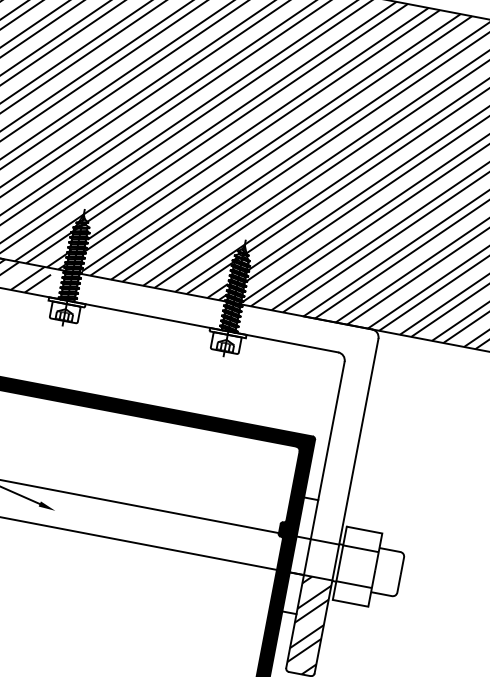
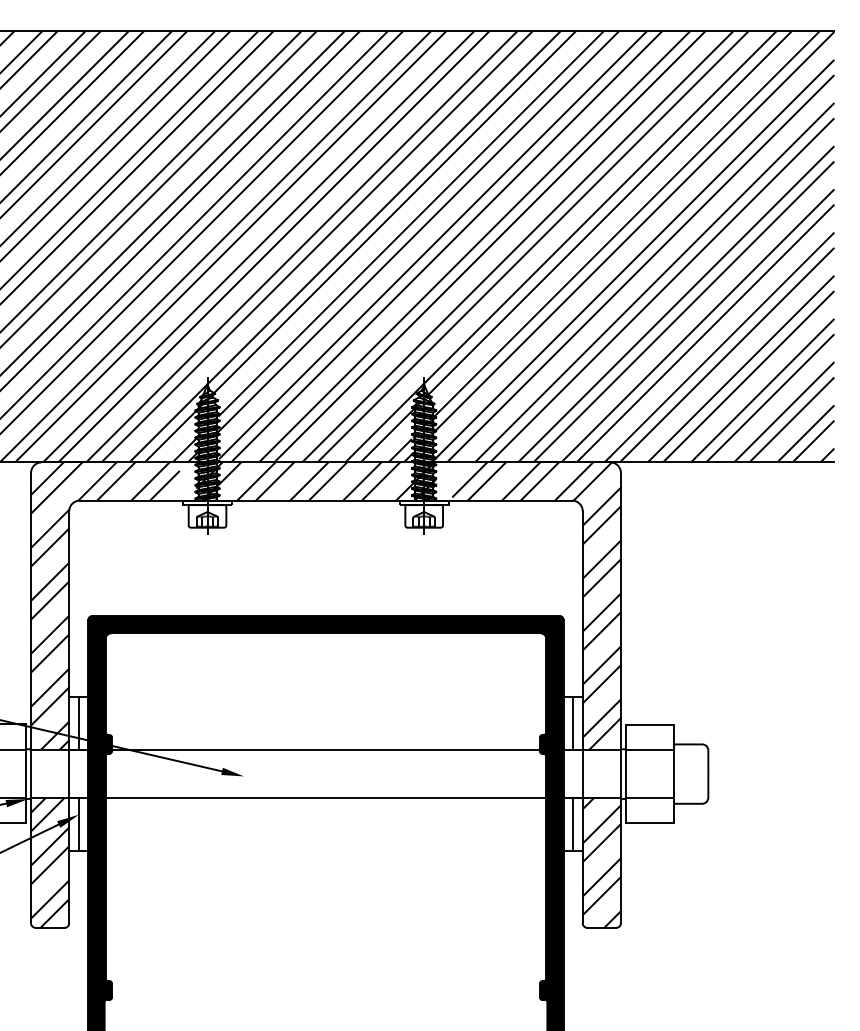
hatch: (150, 301) -> (315, 481), added
hatch: (296, 425) -> (536, 605), added
line: (306, 518) -> (572, 723), added
line: (292, 593) -> (572, 824), added

